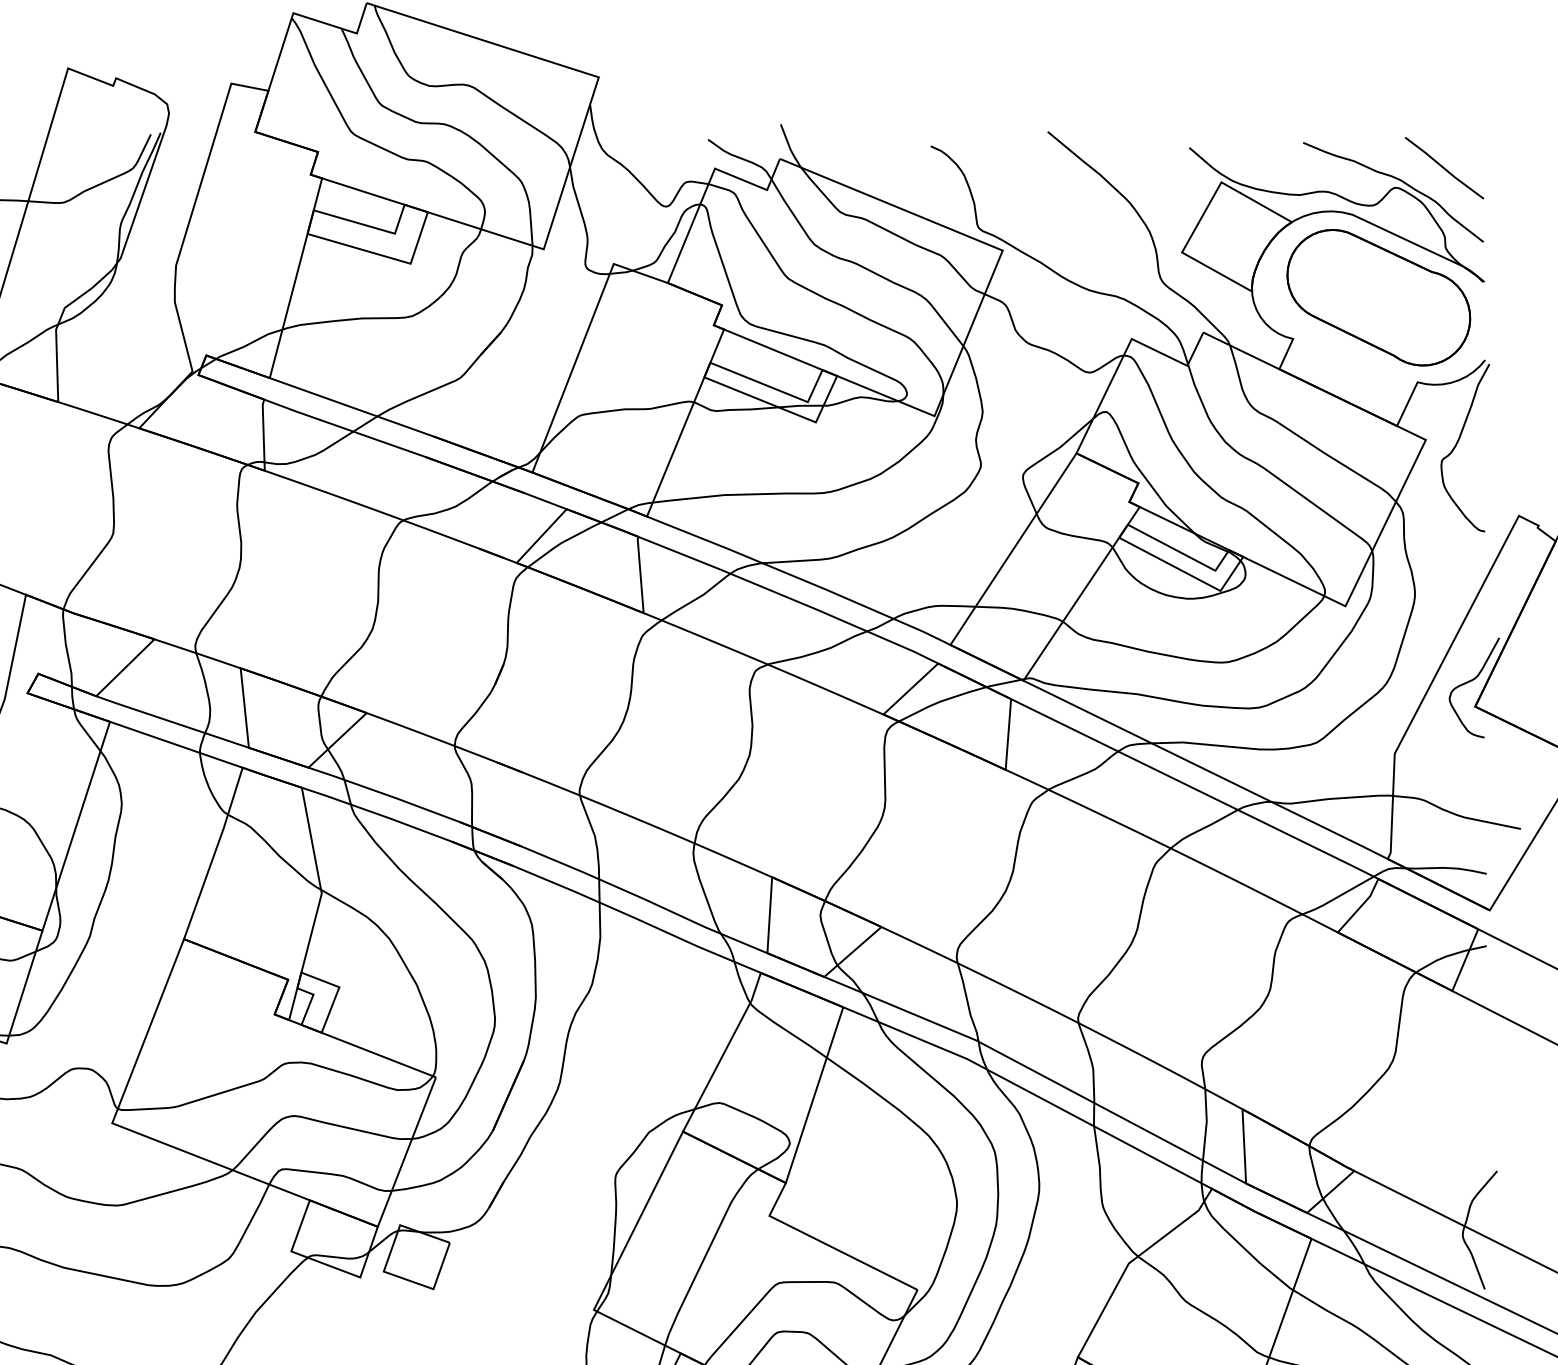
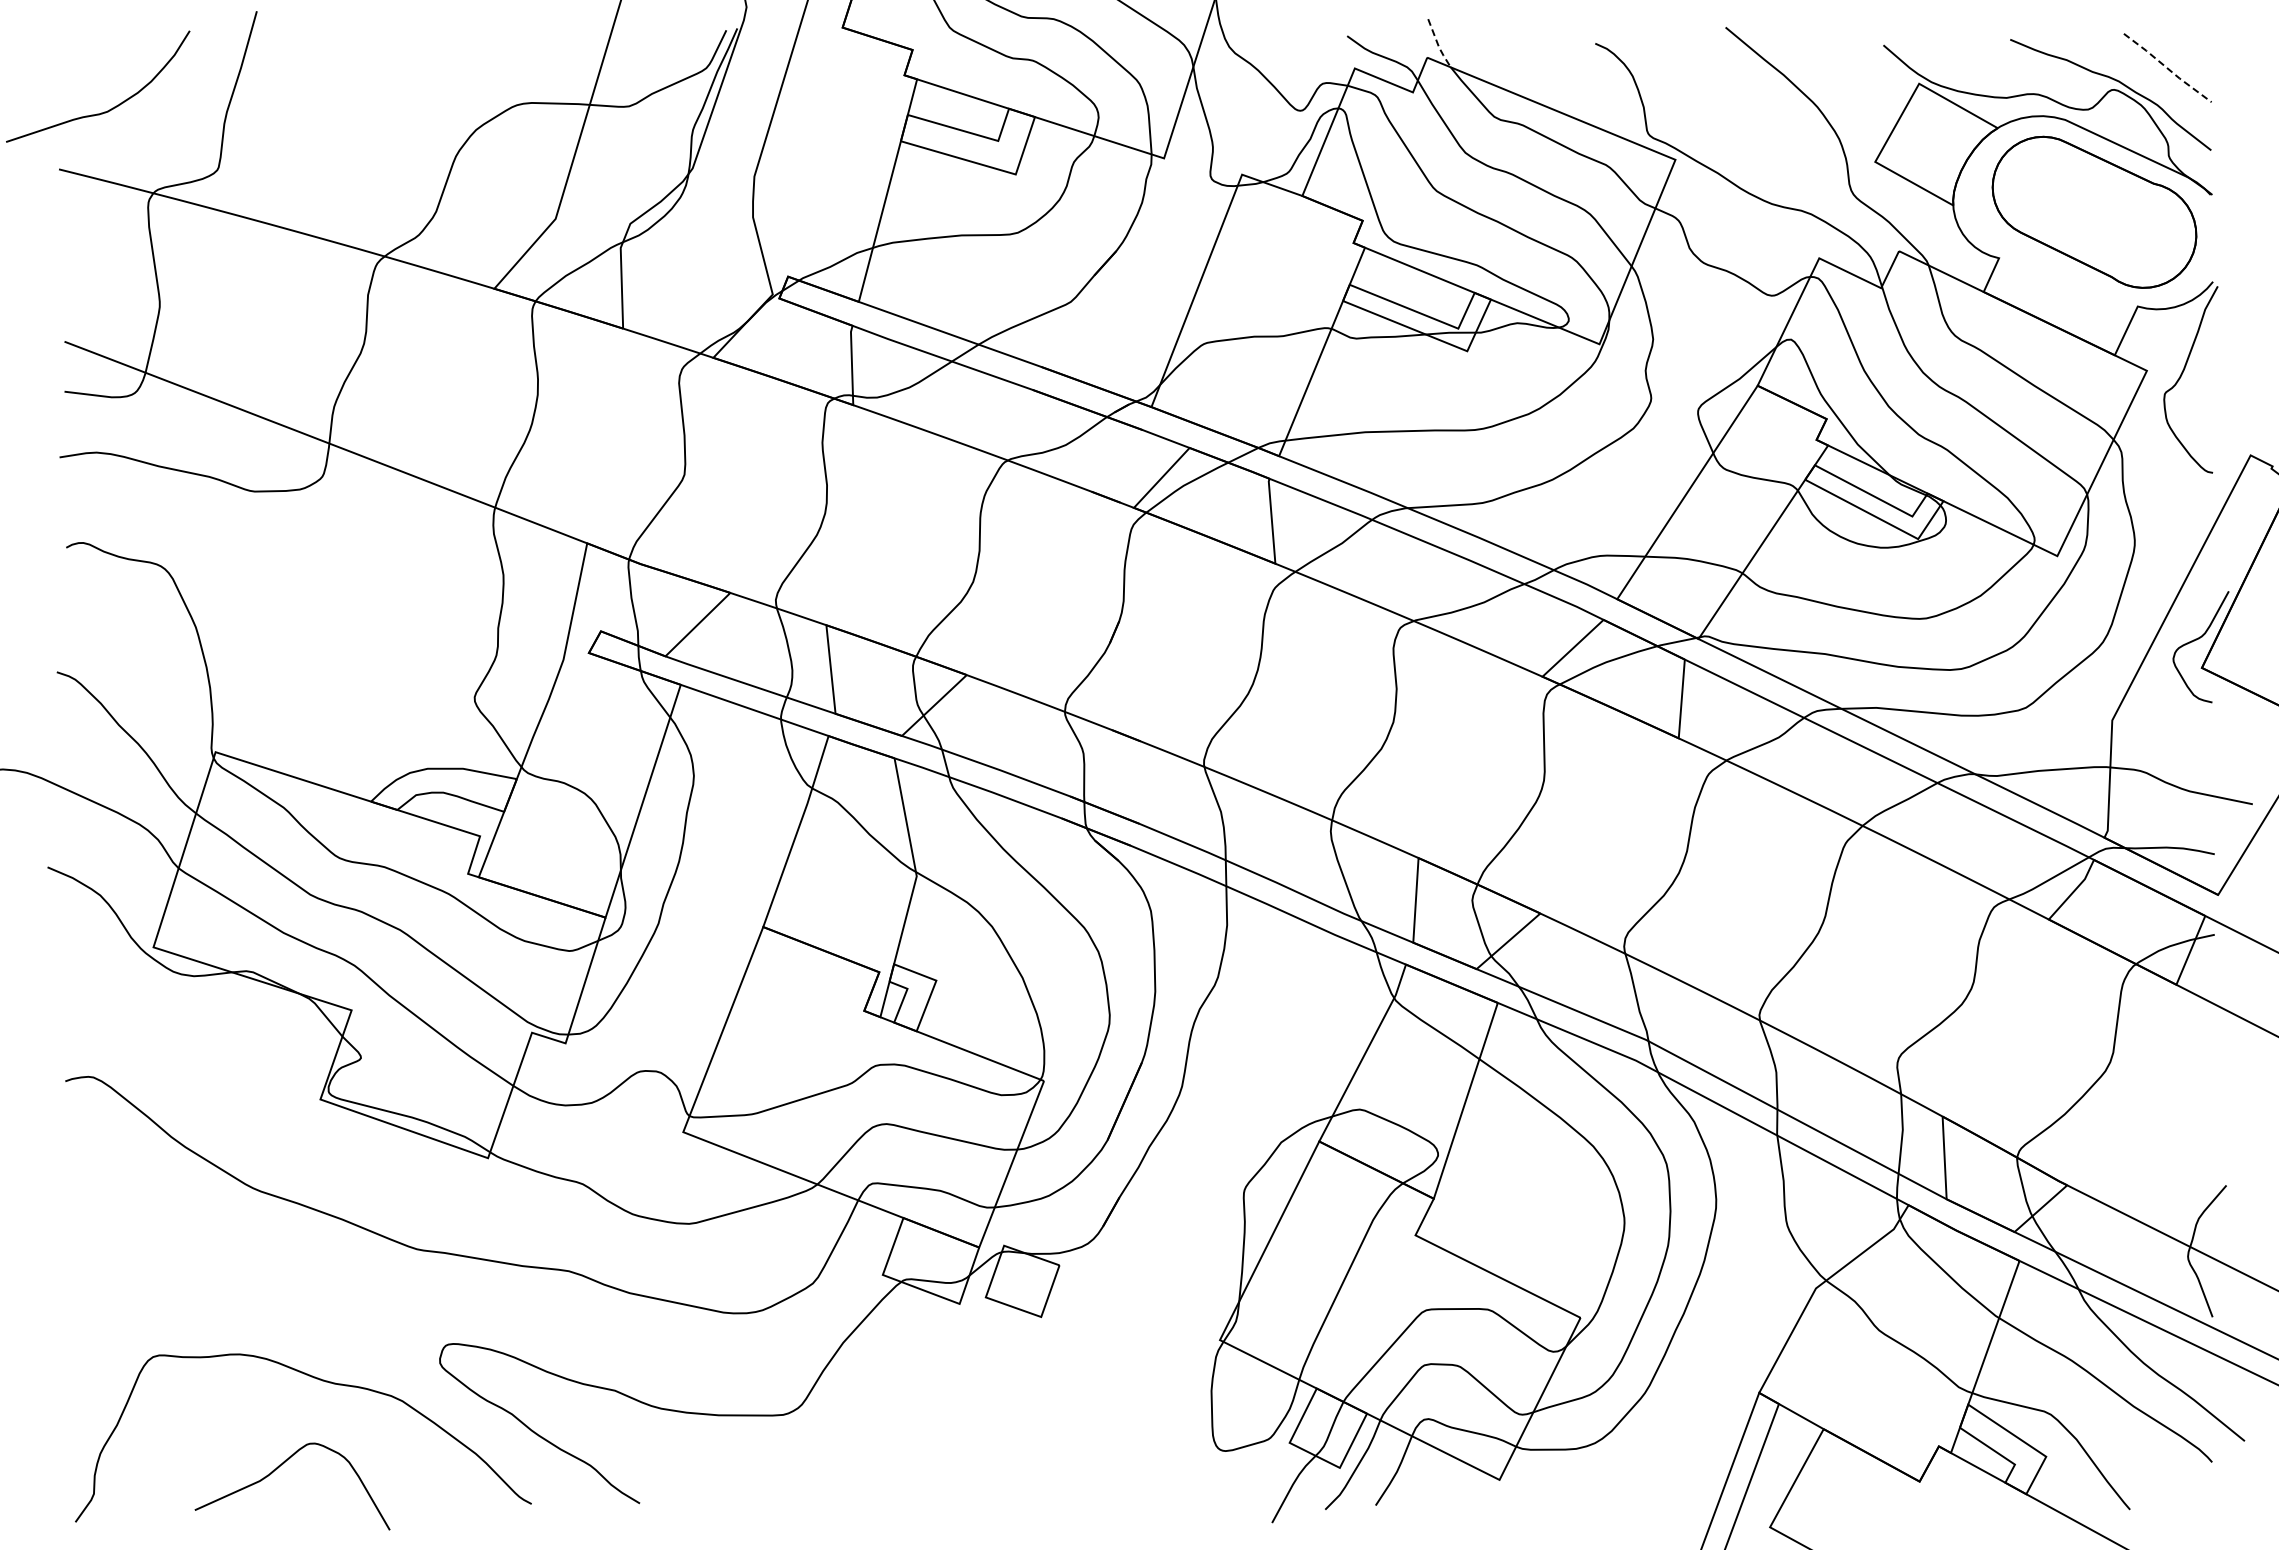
line: (790, 147) -> (1438, 45), solid -> dashed
line: (1444, 168) -> (2167, 68), solid -> dashed

